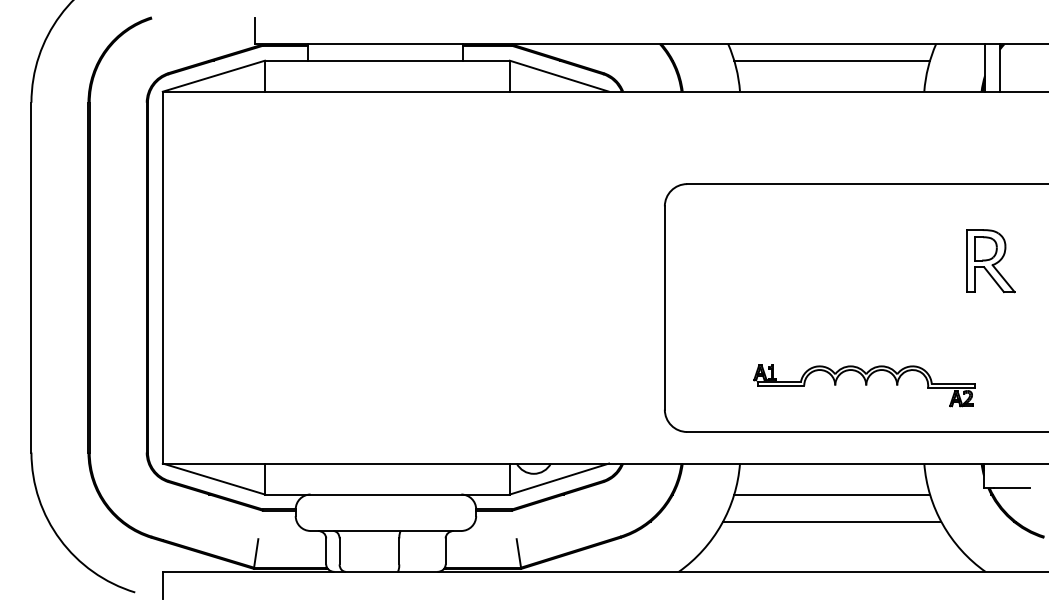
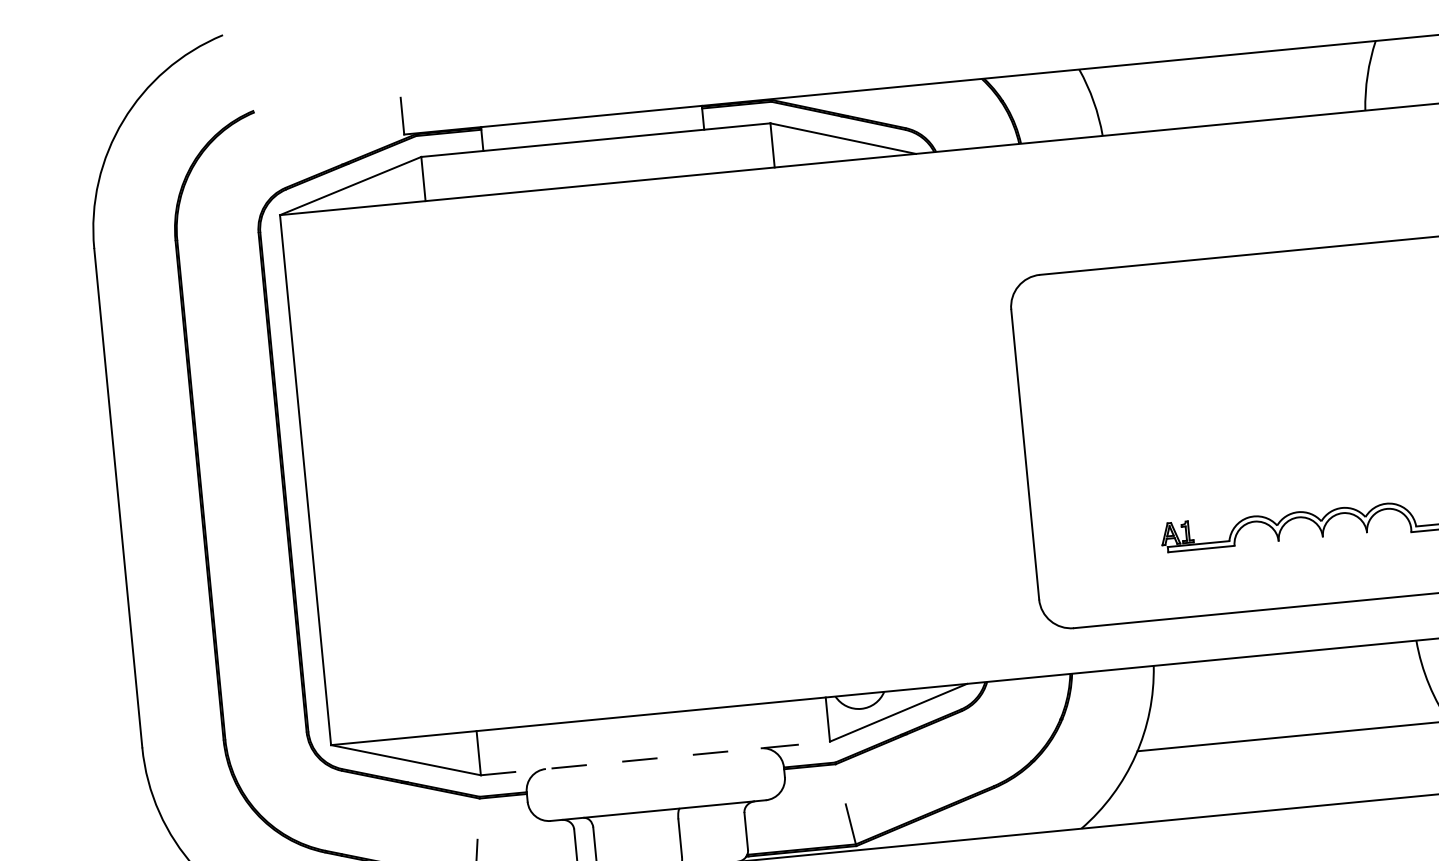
line: (832, 60) -> (1230, 78), removed
line: (387, 494) -> (655, 758), solid -> dashed
line: (832, 494) -> (1289, 697), removed

